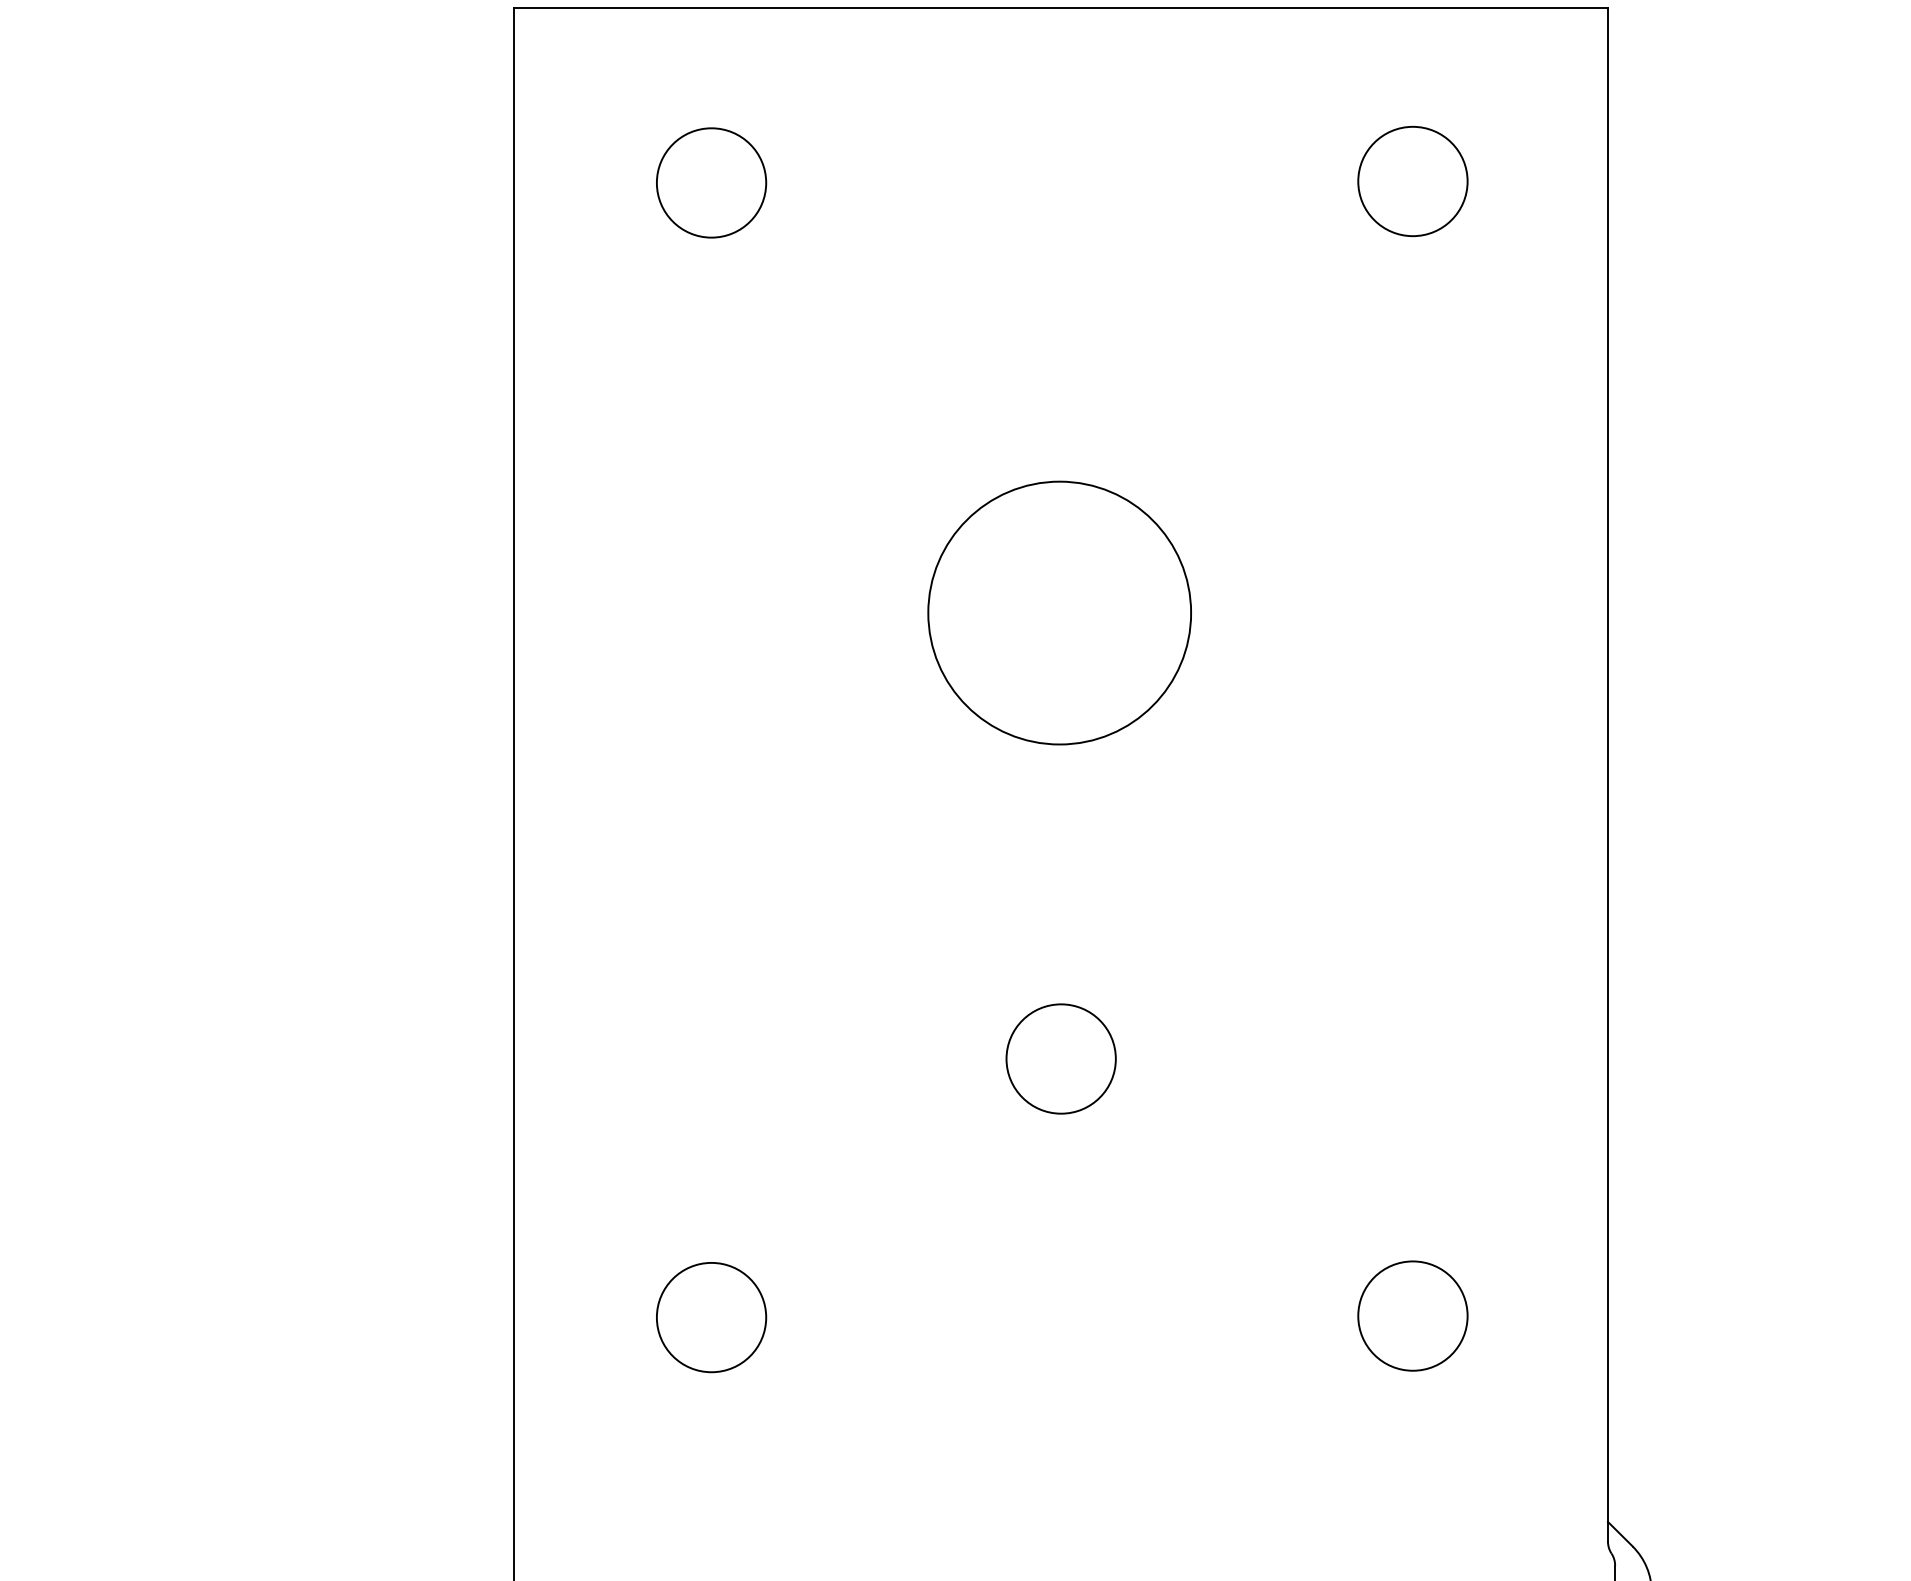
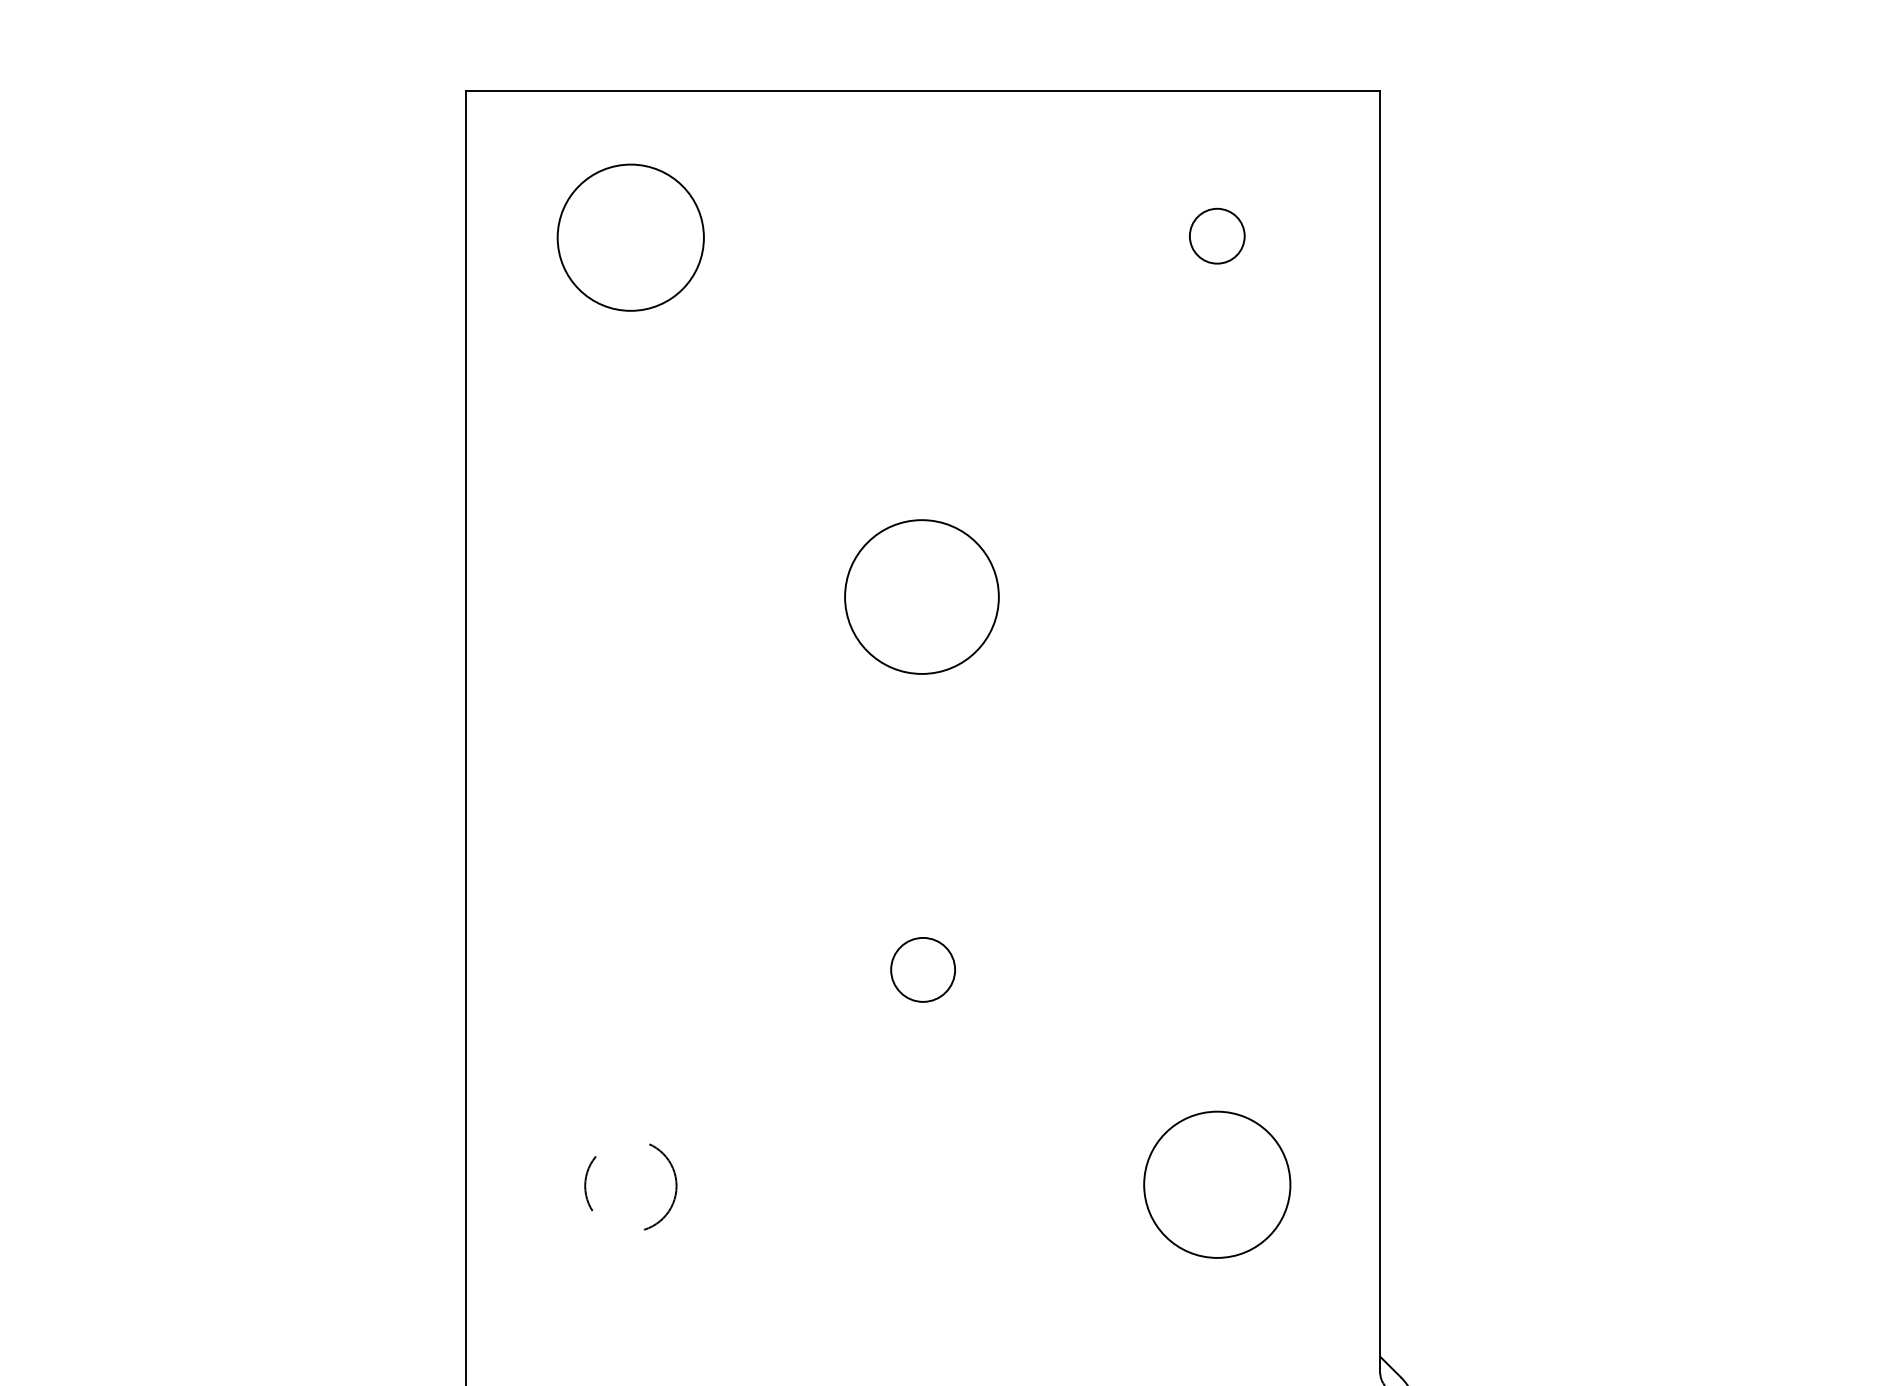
circle: (1412, 180) -> (1216, 235), size x0.6
circle: (711, 181) -> (630, 236), size x1.6
circle: (1059, 612) -> (921, 596), size x0.7
circle: (1060, 1058) -> (922, 969), size x0.7
circle: (1412, 1315) -> (1216, 1184), size x1.6
circle: (711, 1316) -> (630, 1185), solid -> dashed

